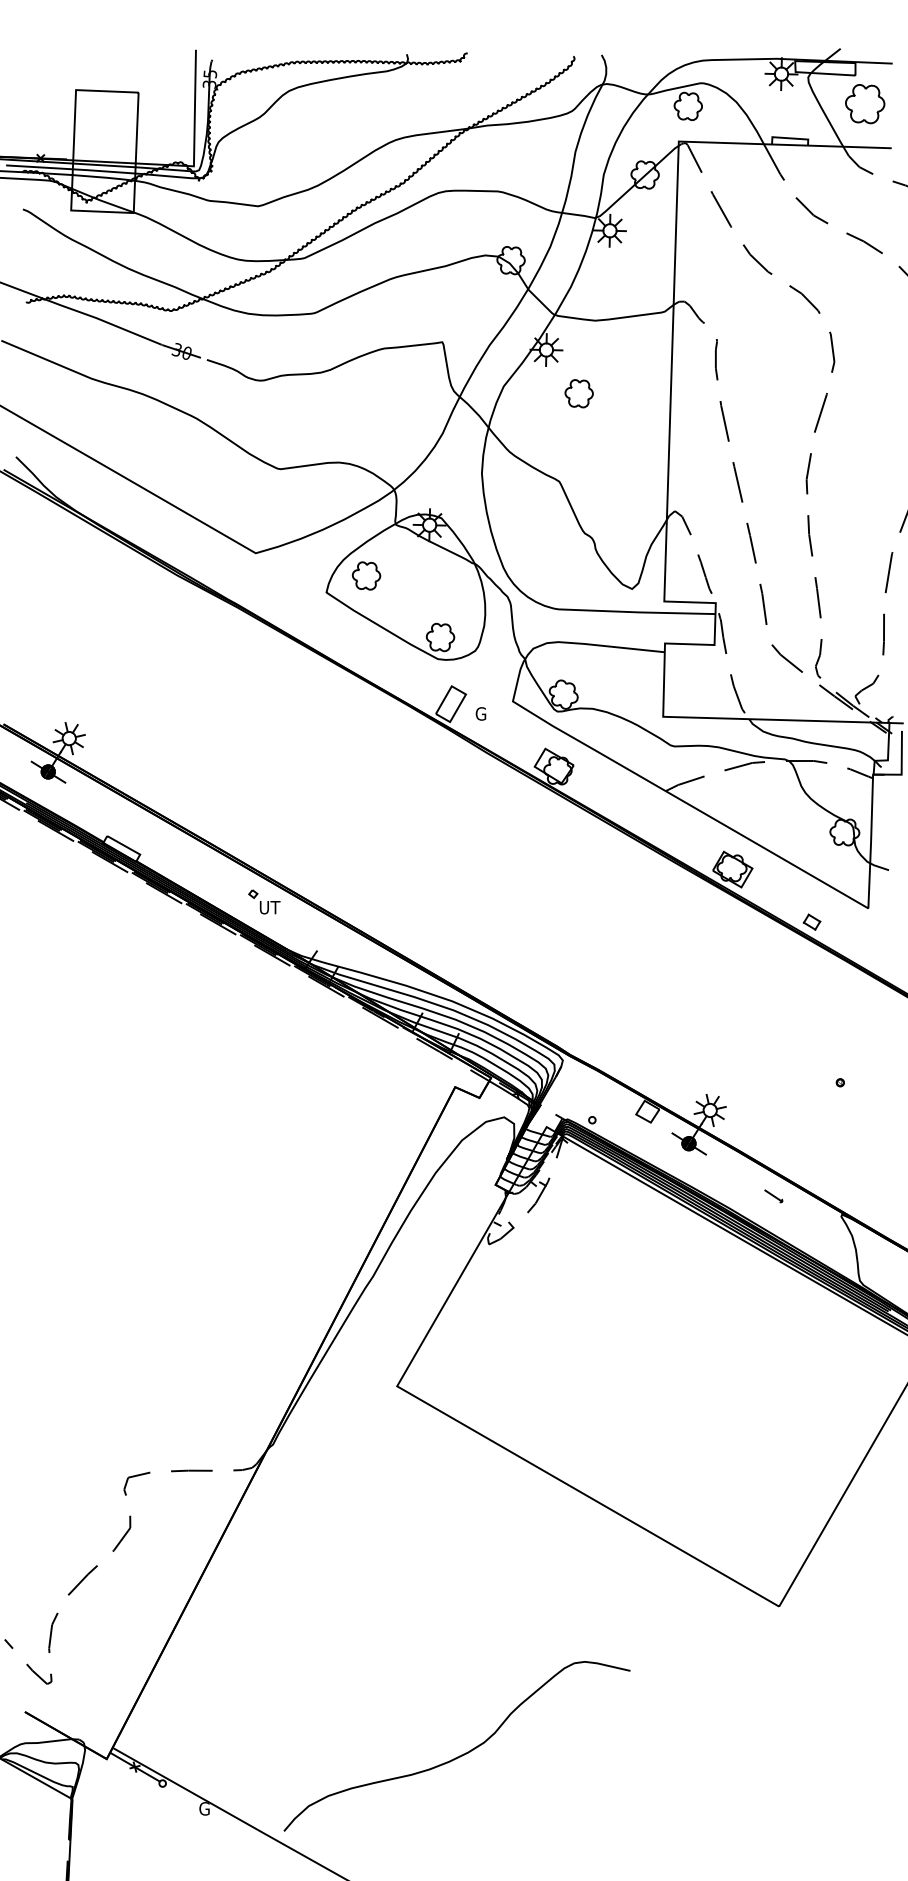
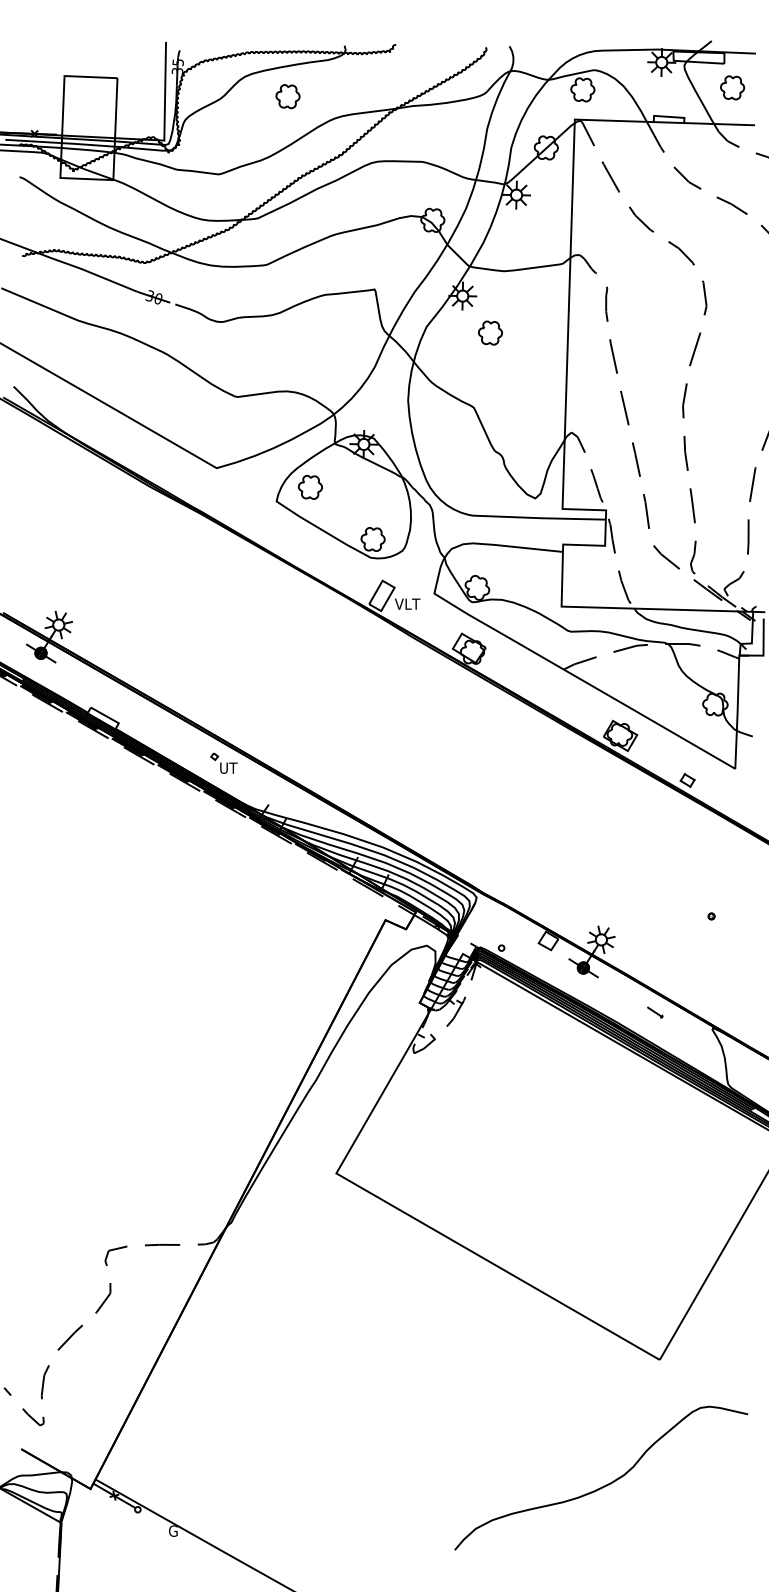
part: (864, 103) -> (732, 87), size x0.71
part: (339, 113) -> (287, 95), added
text: (481, 713) -> (407, 603), G -> VLT
curve: (461, 1754) -> (605, 1485), moved

